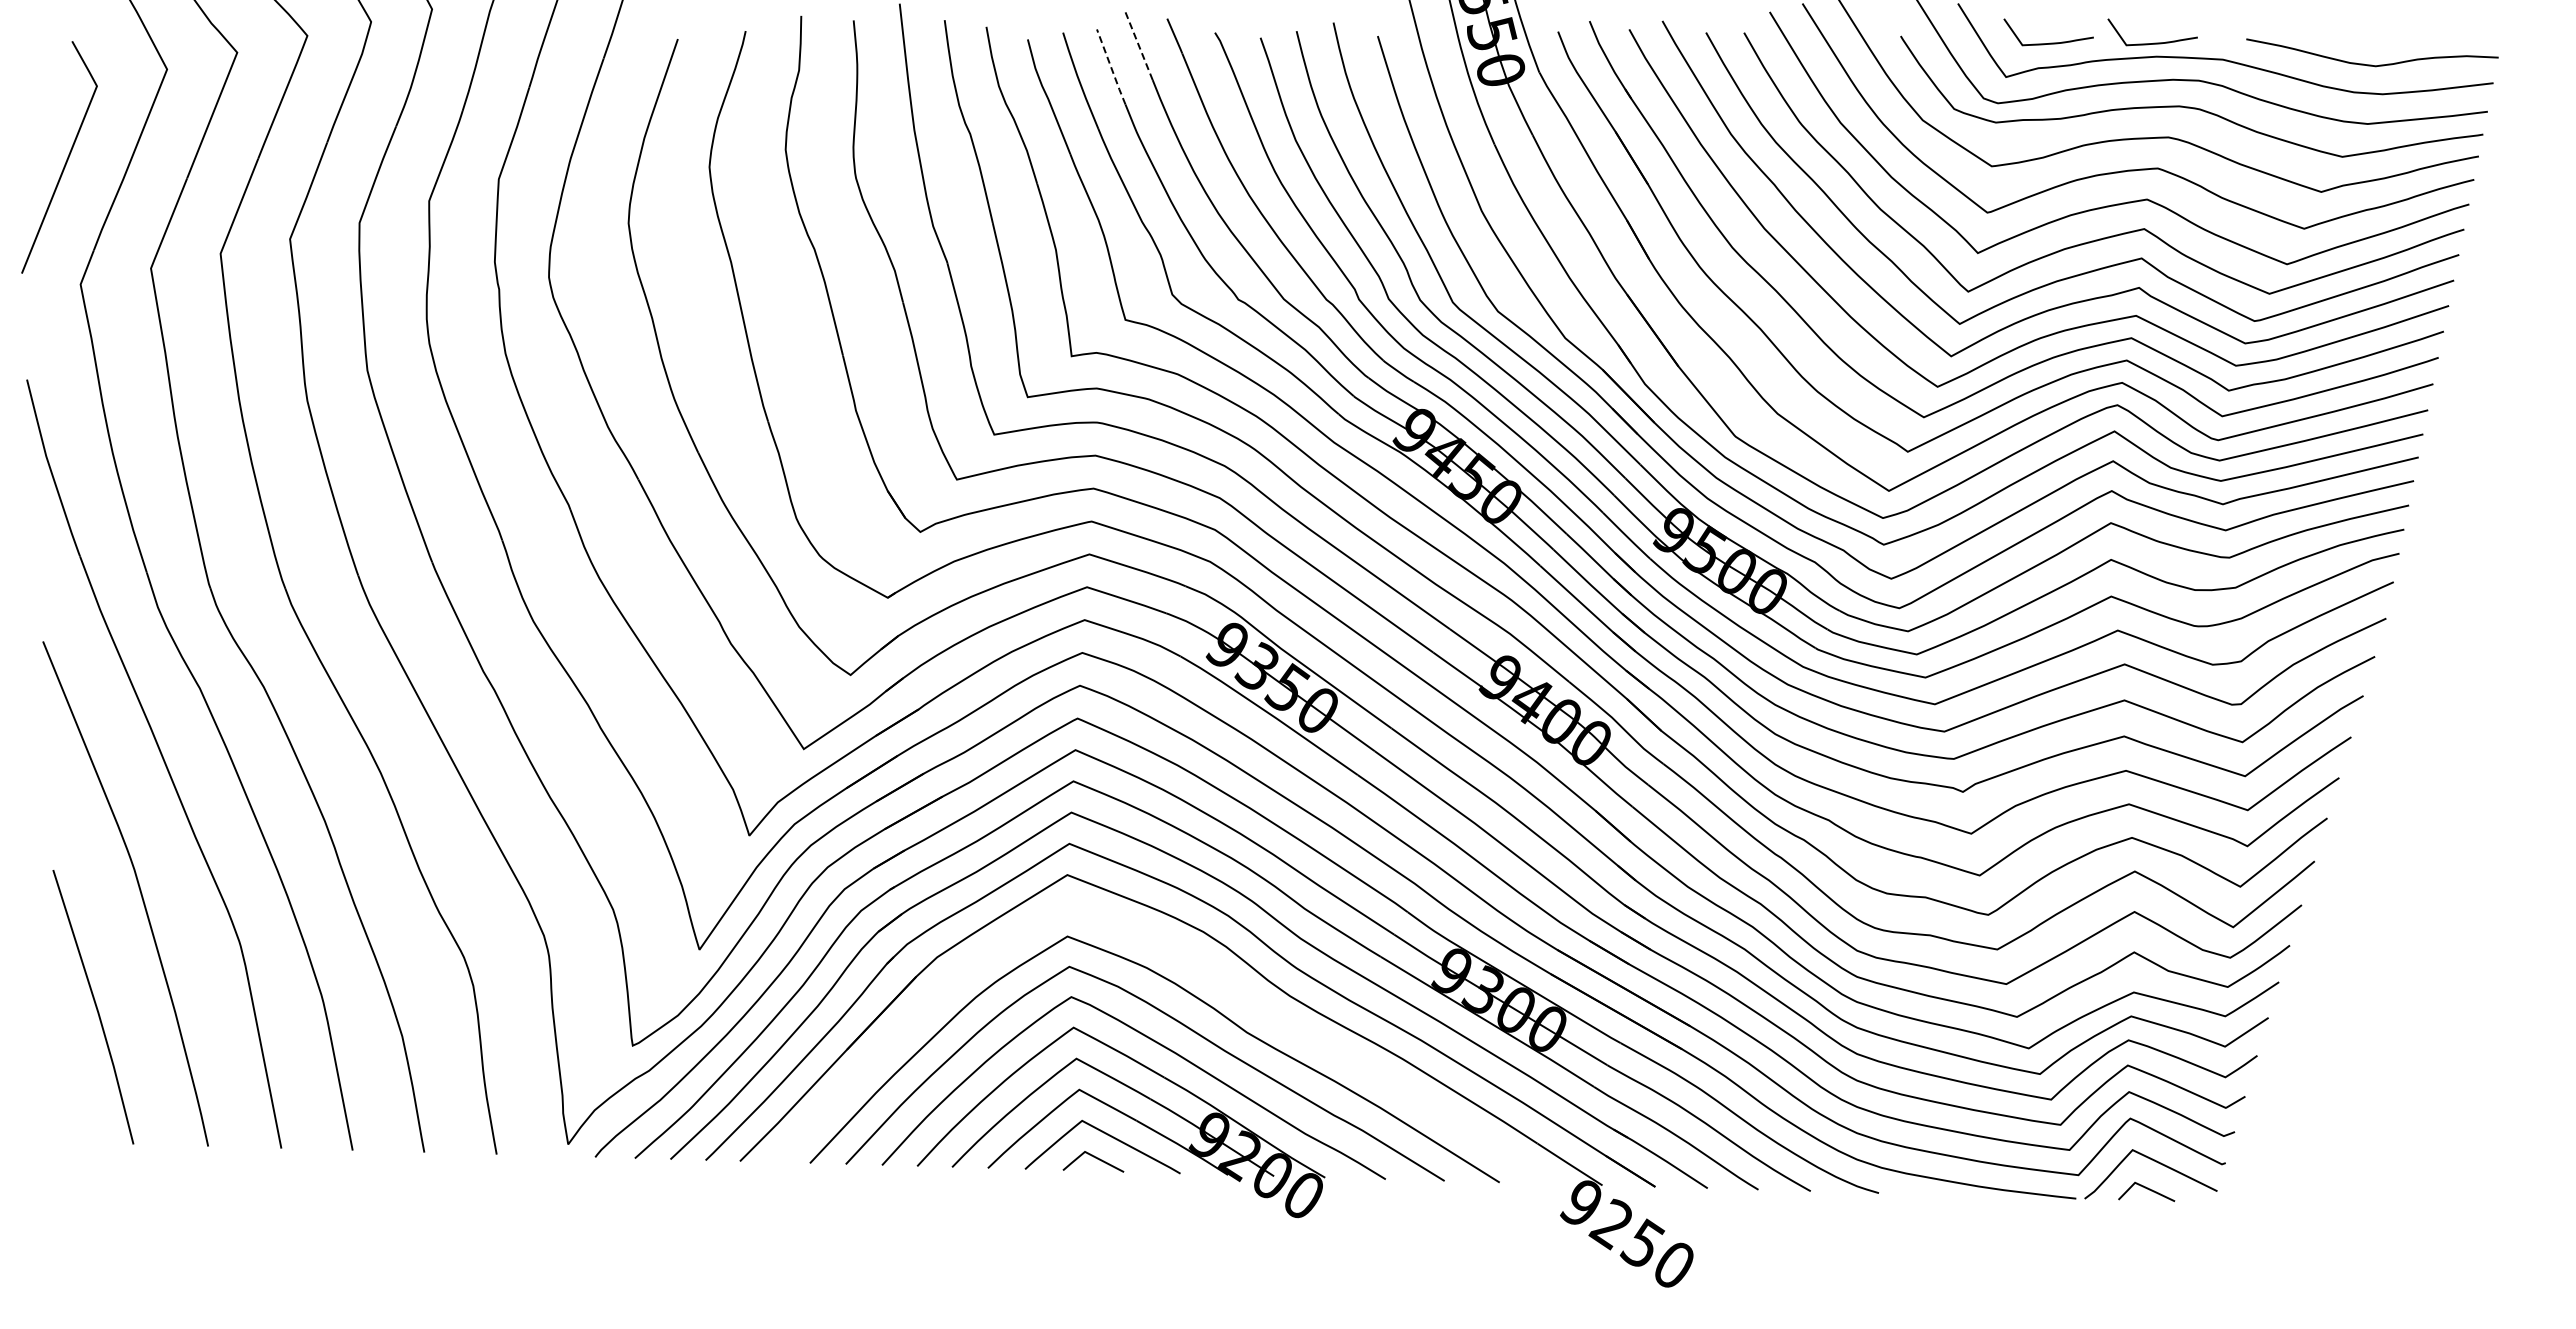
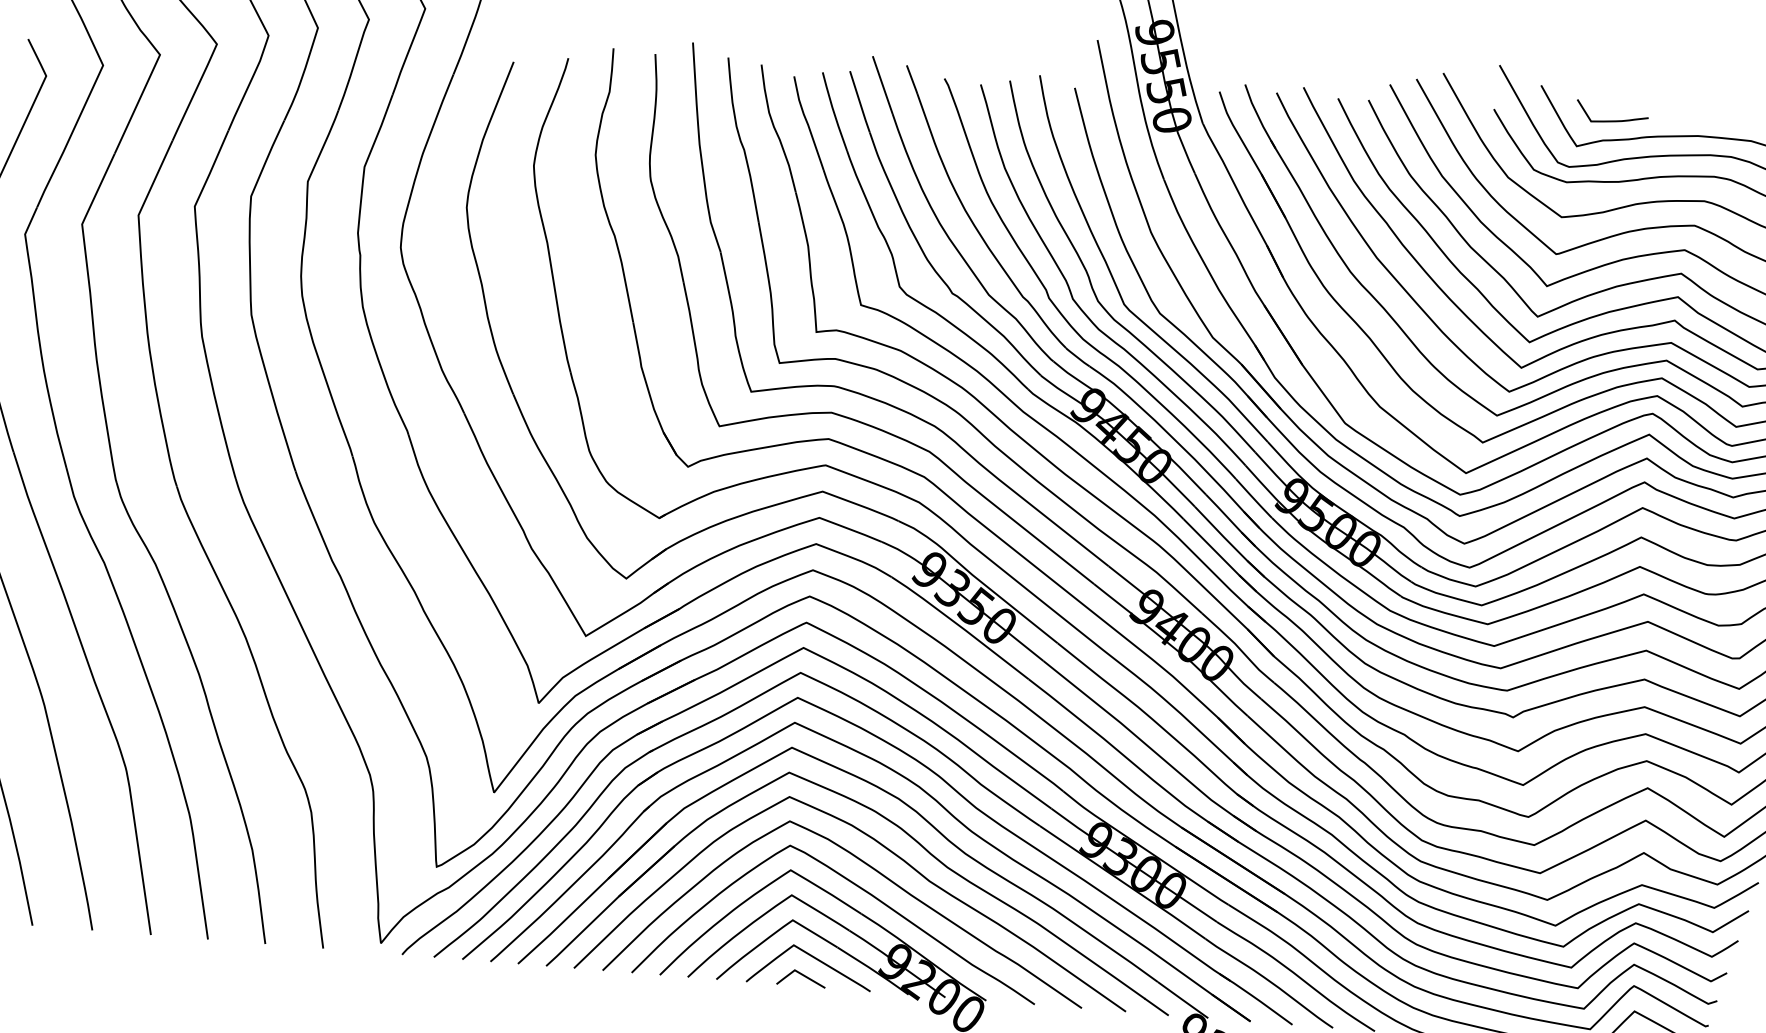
curve: (2153, 42) -> (1696, 124), removed
line: (1138, 44) -> (882, 84), dashed -> solid
line: (1111, 67) -> (860, 102), dashed -> solid
part: (1212, 973) -> (904, 832), added

